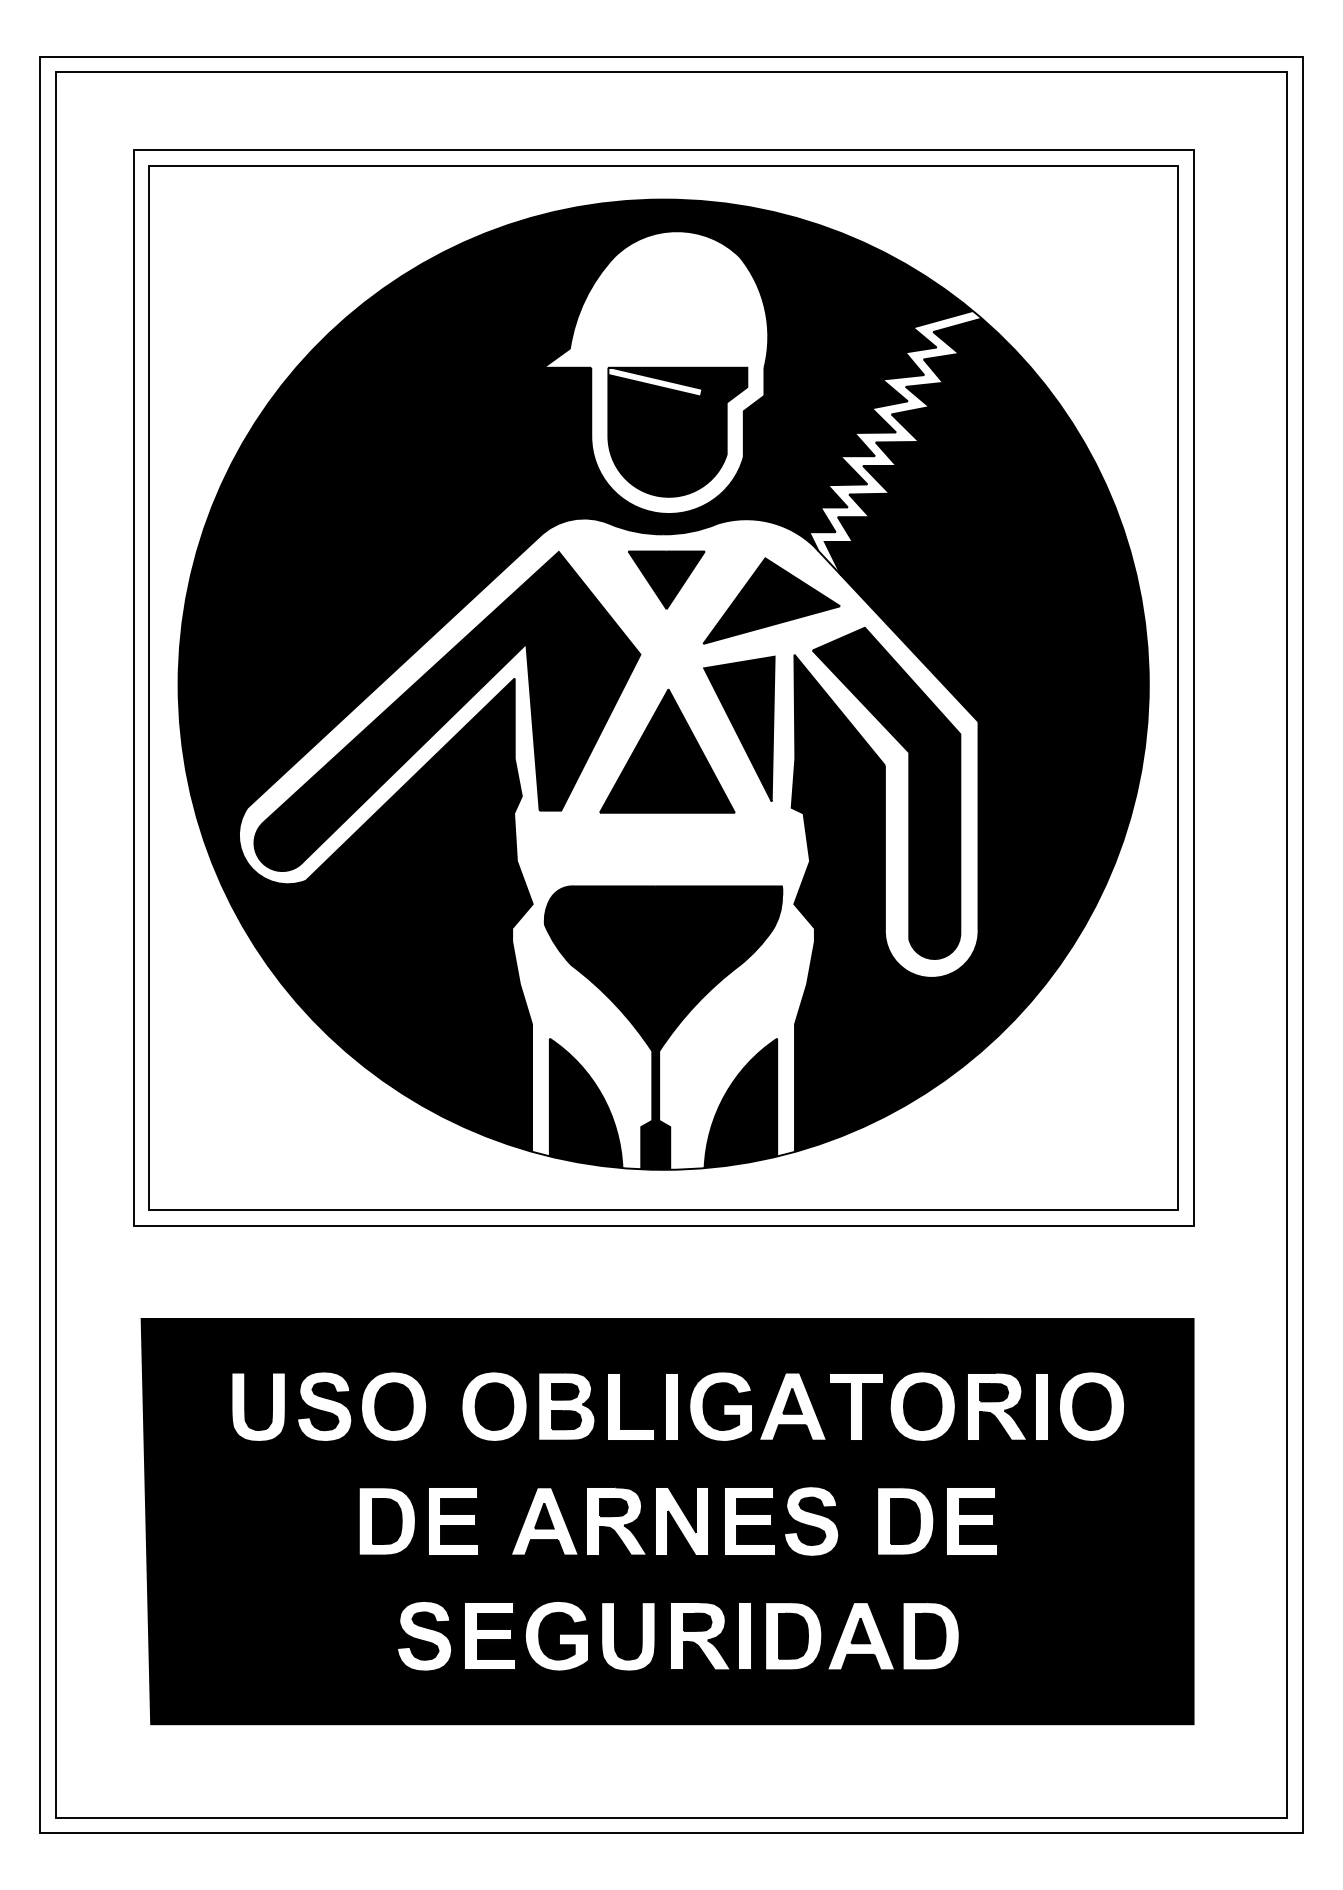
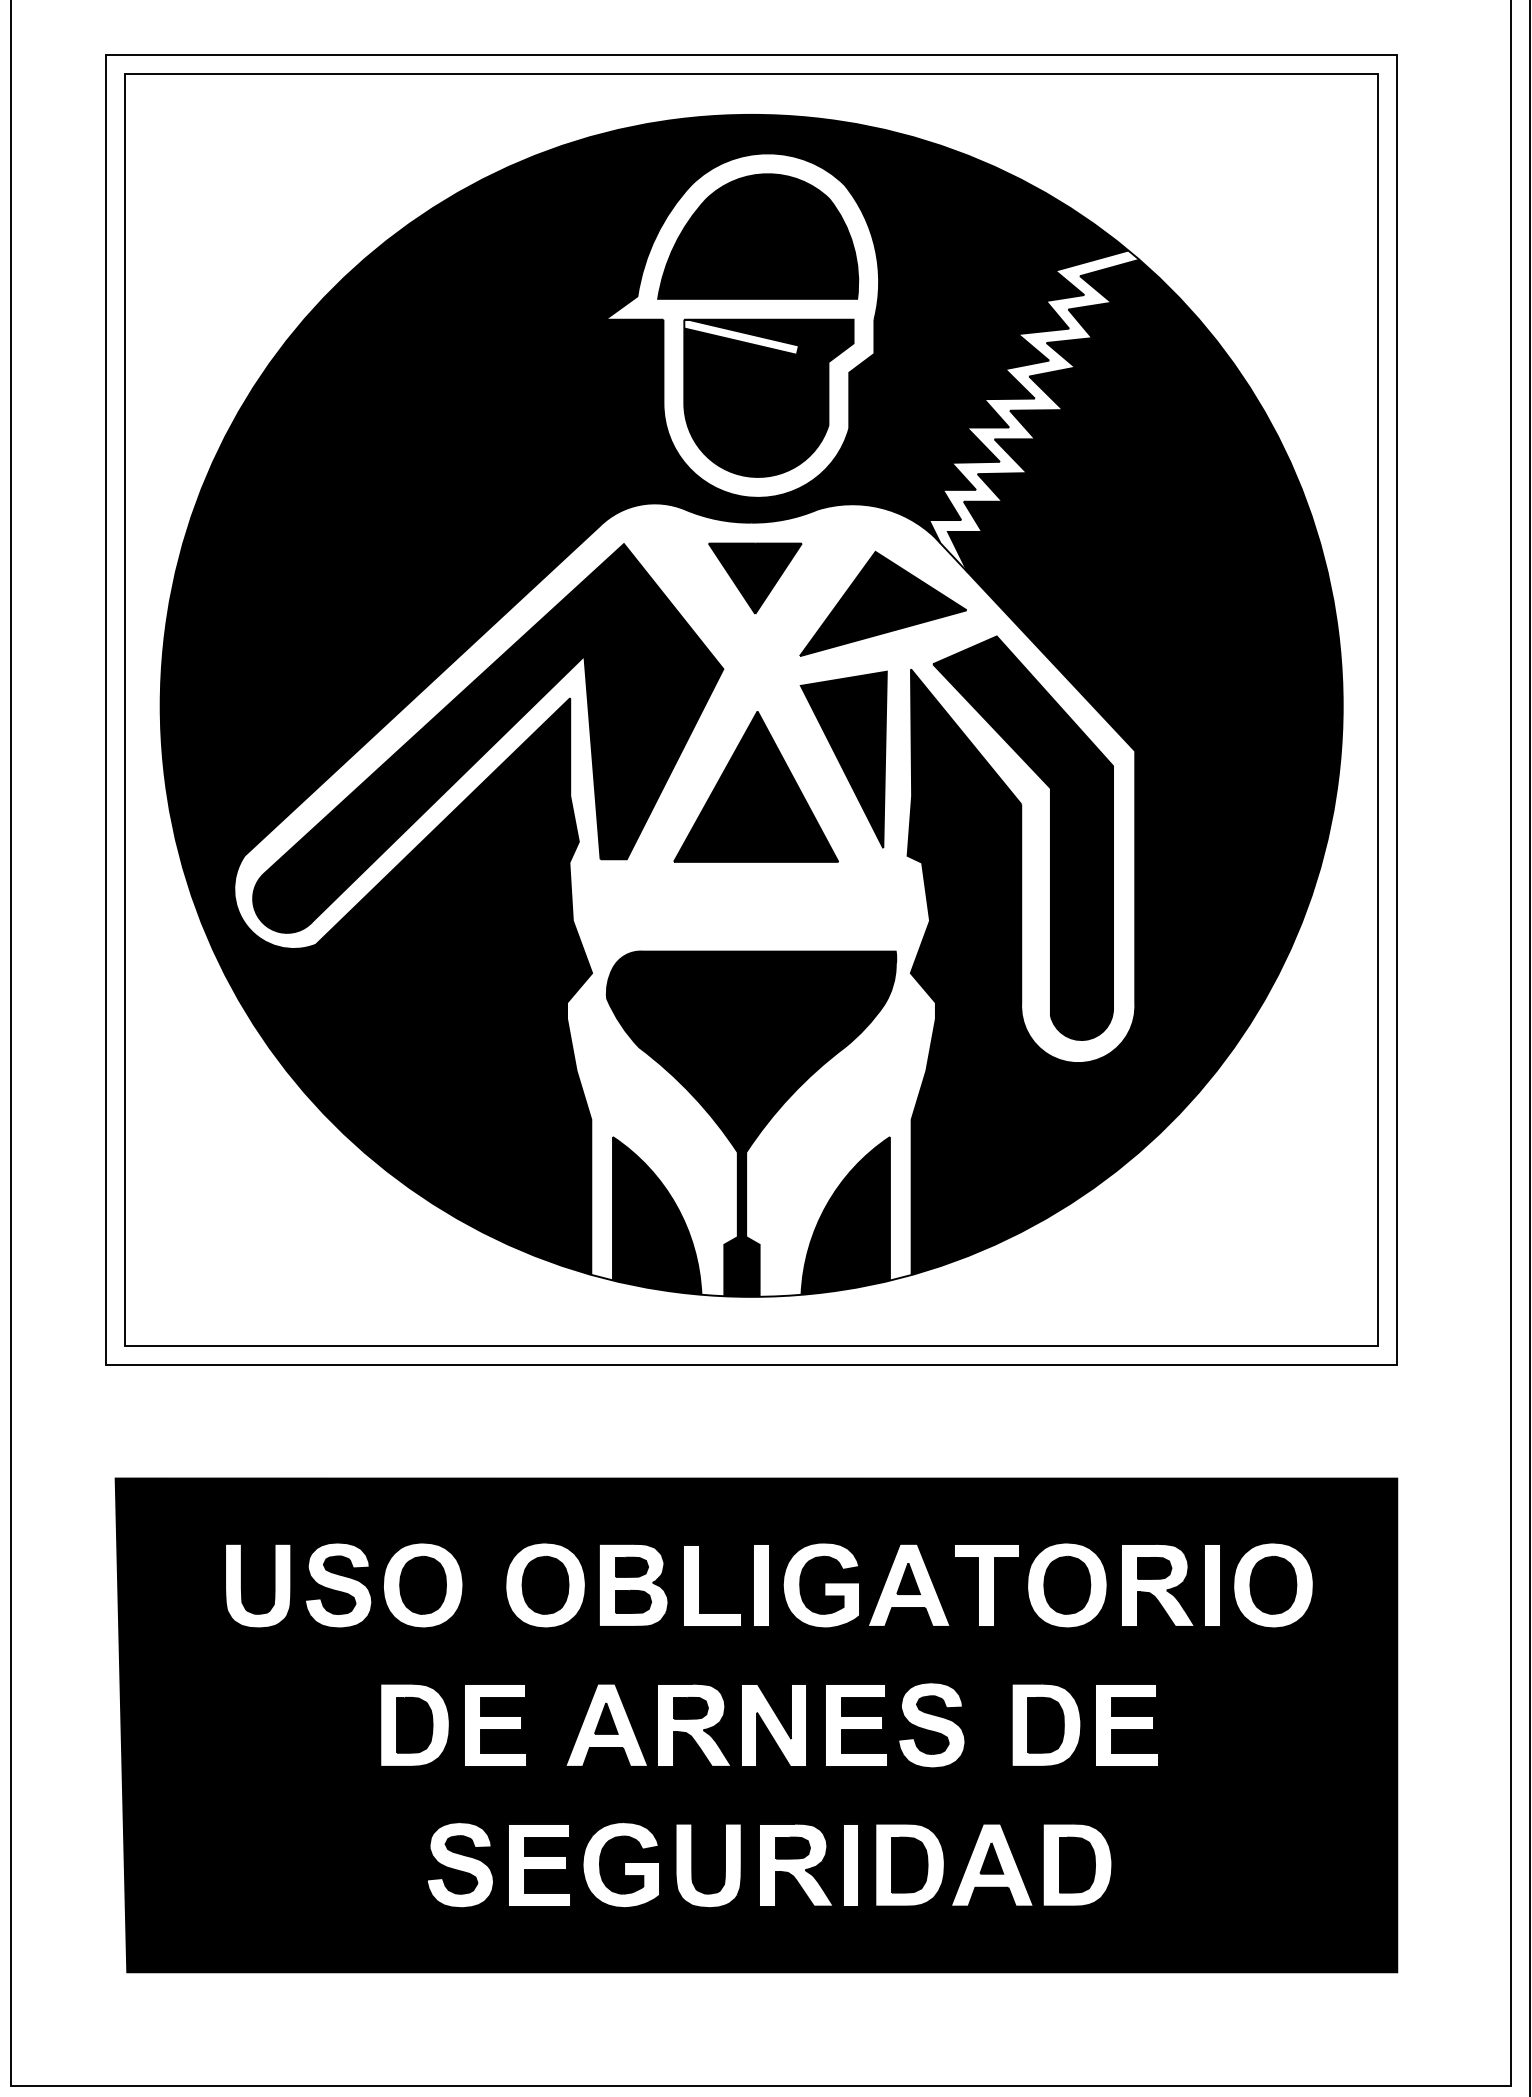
part: (668, 299) -> (757, 236), added

